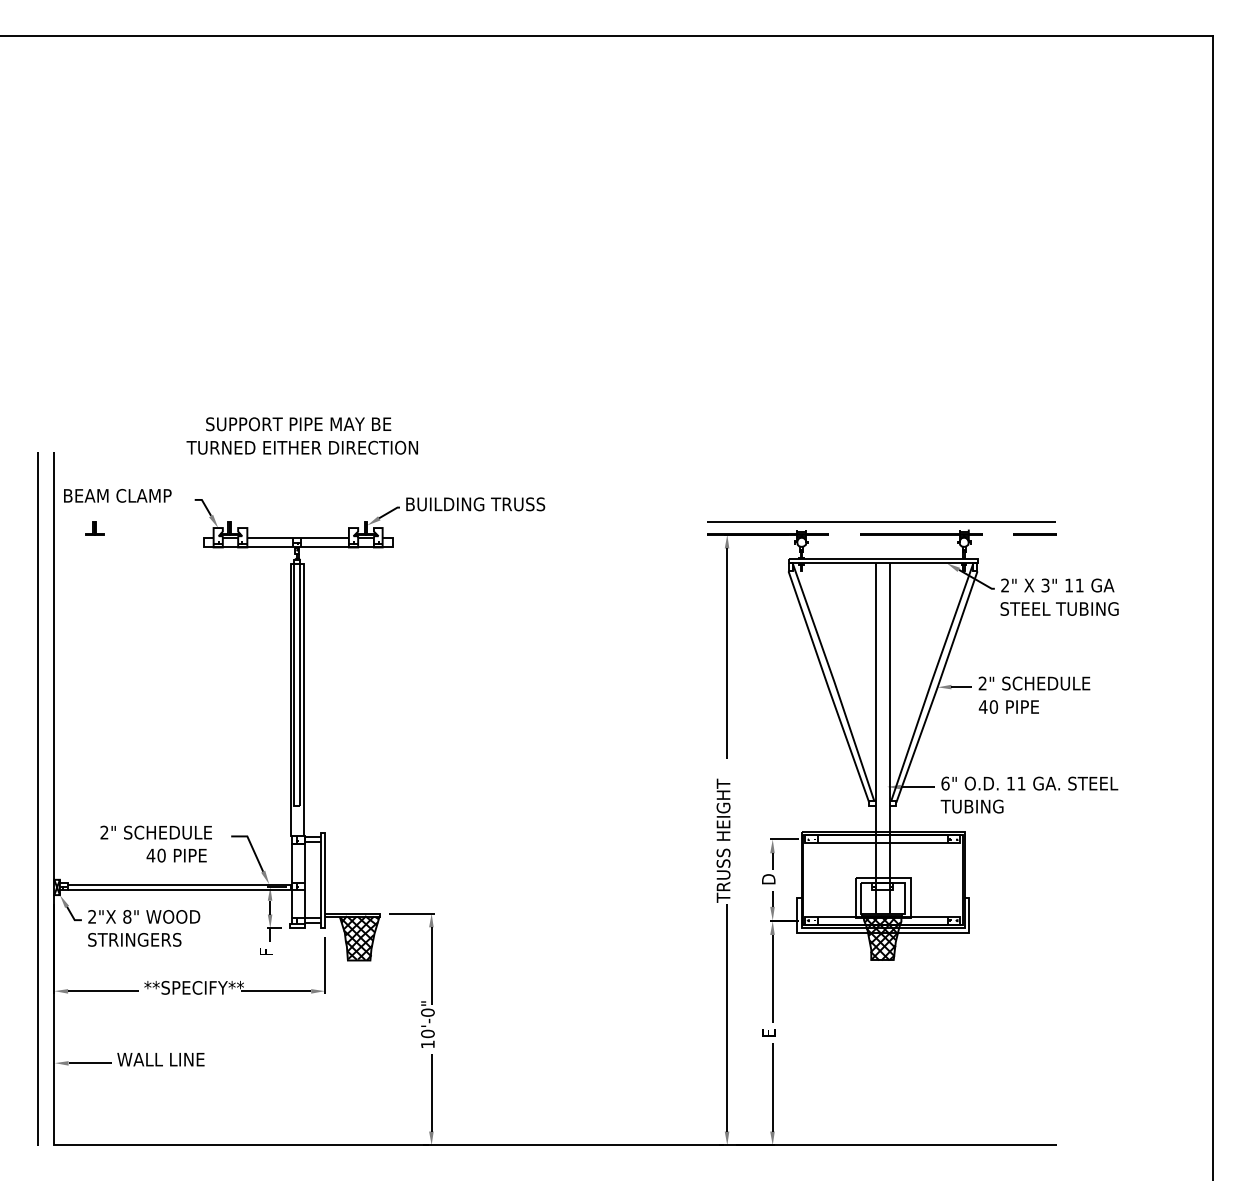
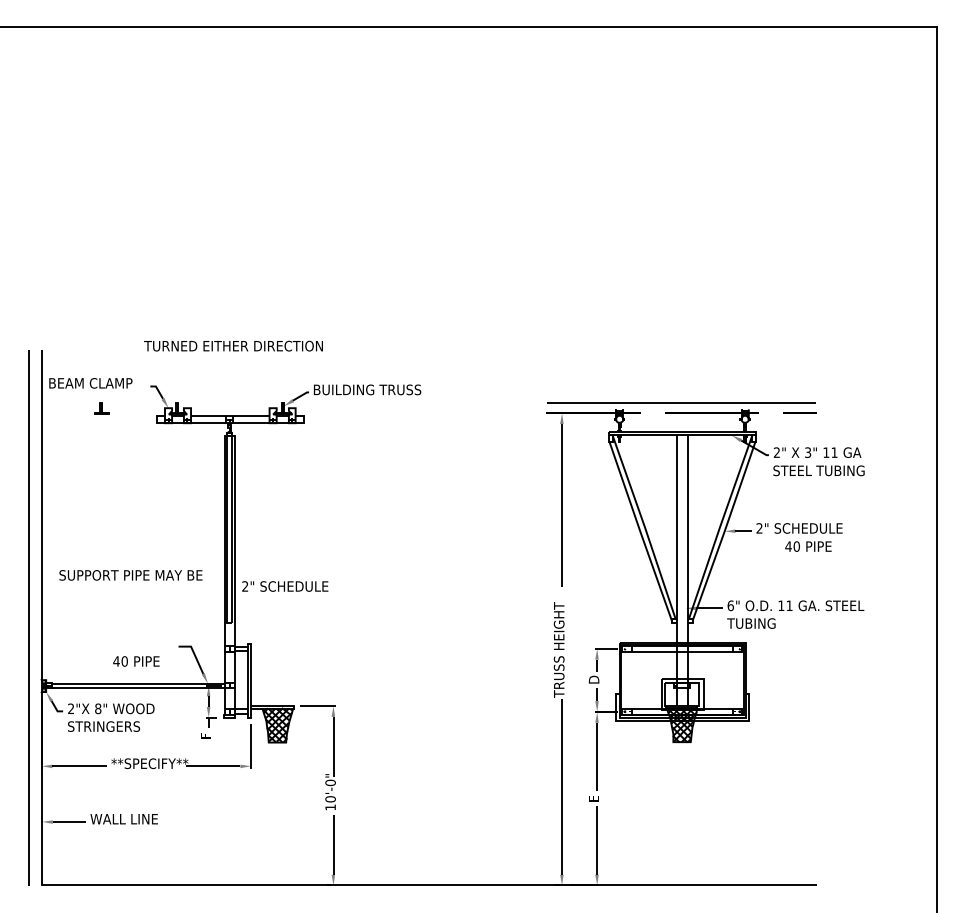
text: (298, 424) -> (130, 575), moved
part: (94, 528) -> (101, 408), moved
text: (1008, 706) -> (808, 546), moved
text: (155, 832) -> (284, 586), moved

